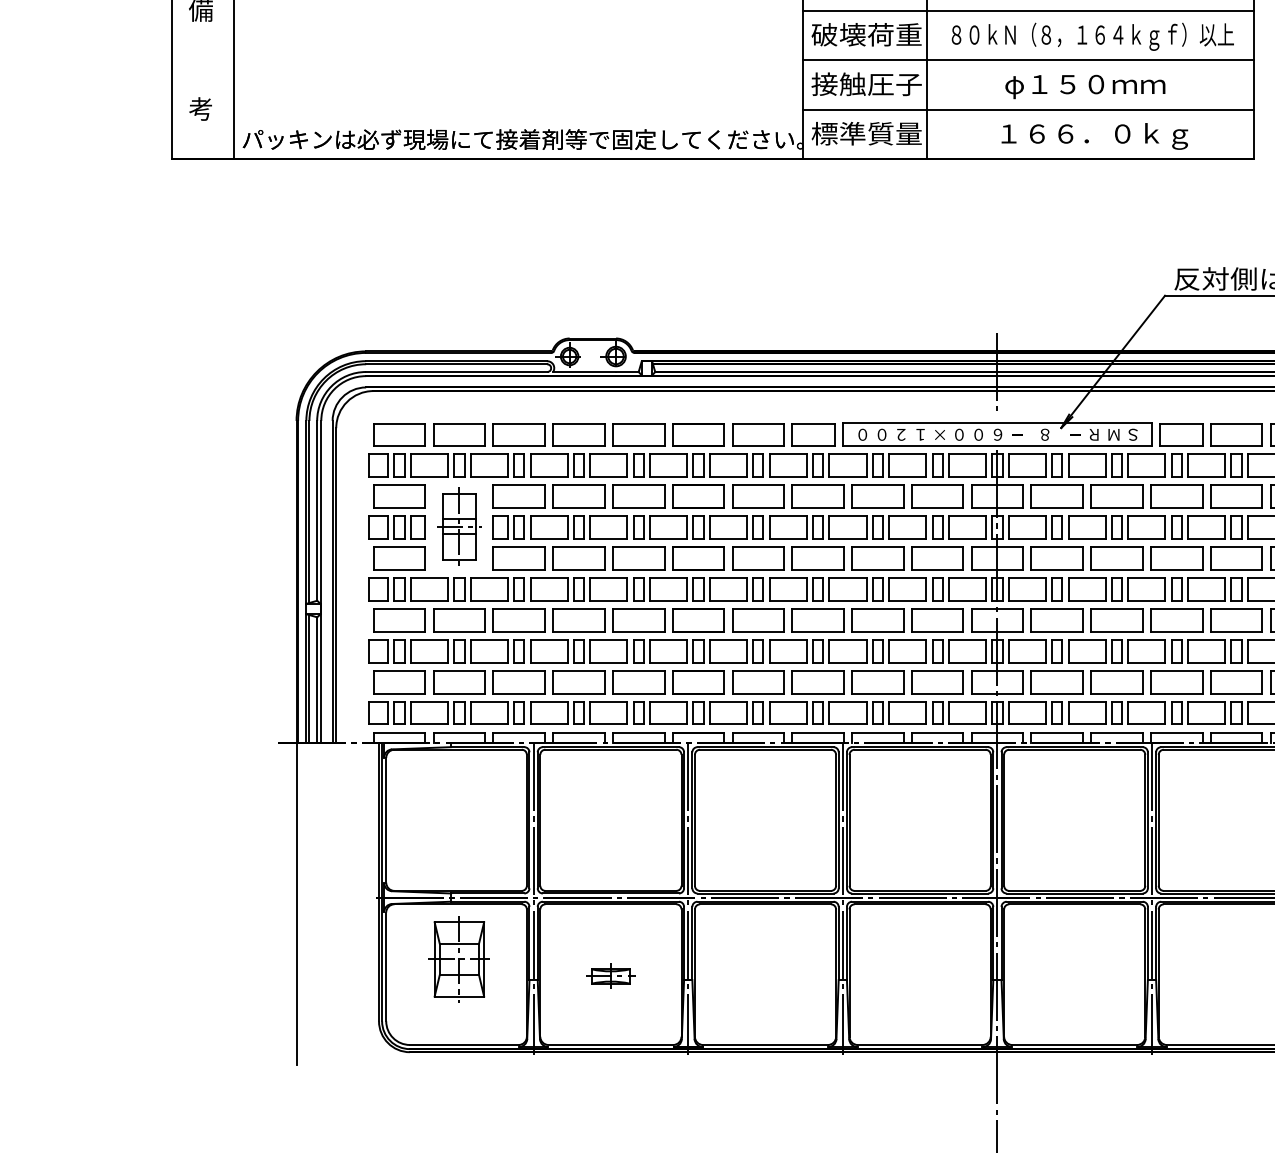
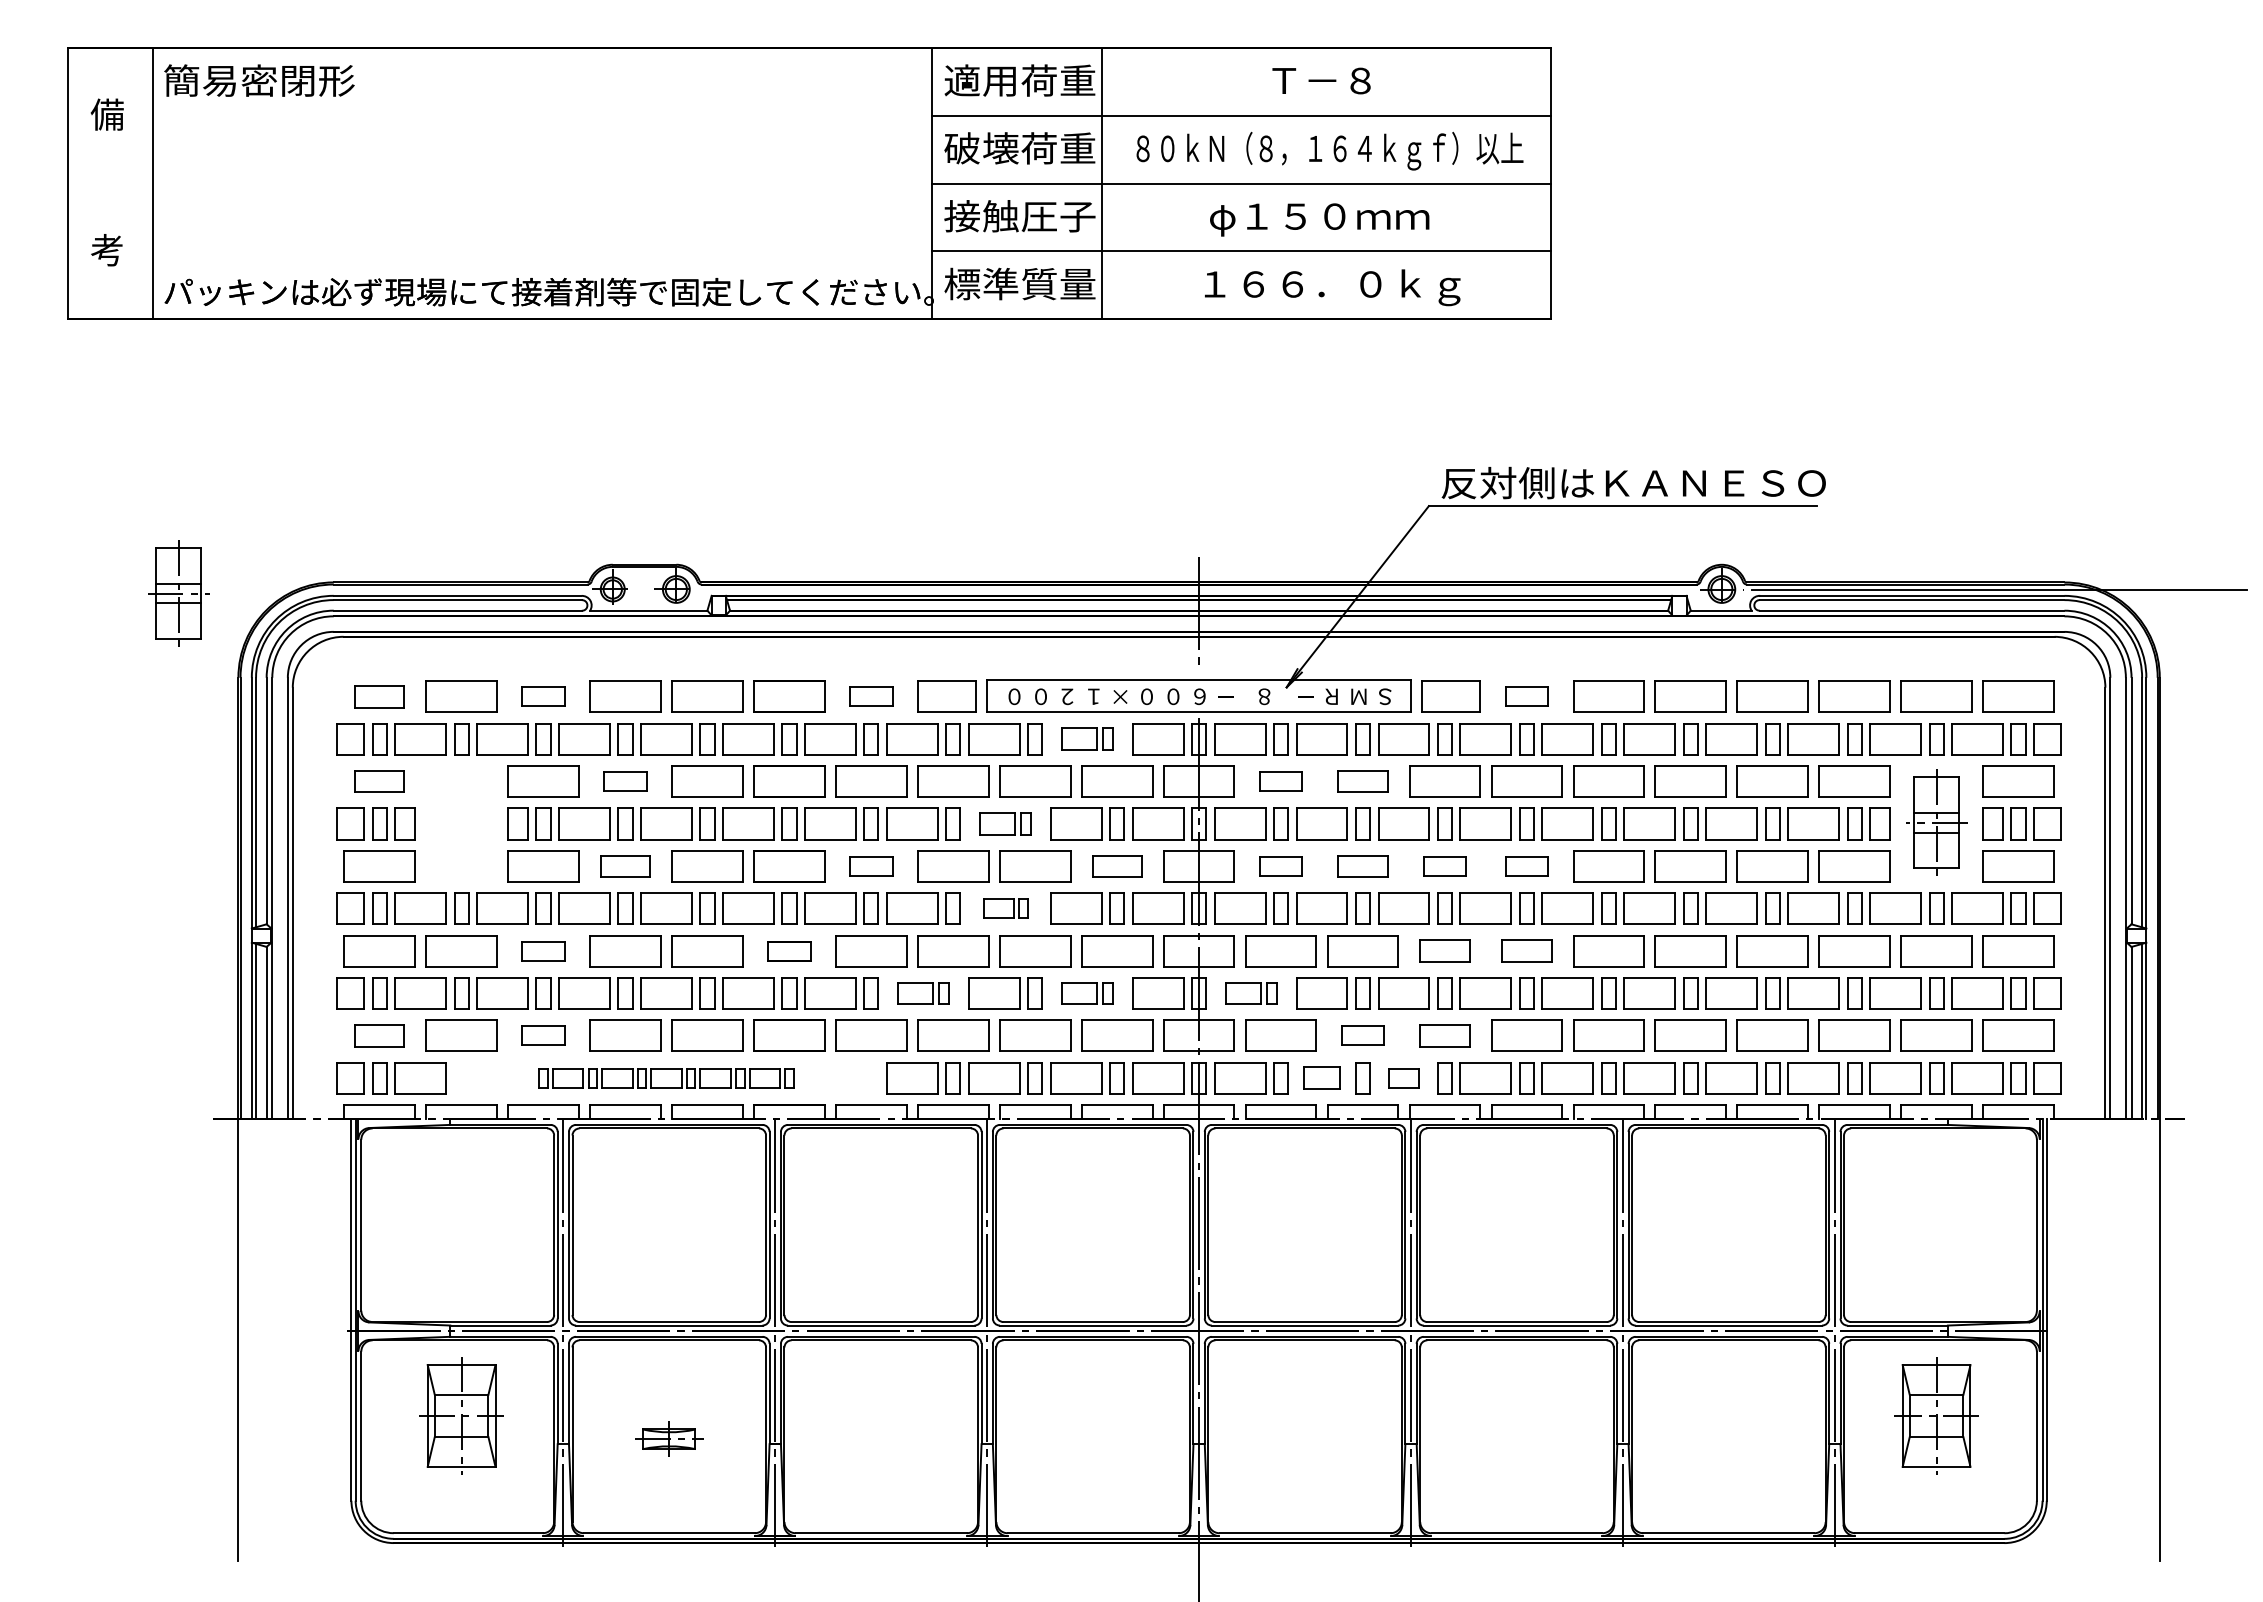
part: (399, 434) -> (379, 696), size x0.7
part: (519, 434) -> (543, 696), size x0.6
part: (758, 434) -> (871, 696), size x0.6
part: (1236, 434) -> (1526, 696), size x0.6
part: (915, 465) -> (1087, 739), size x0.7
part: (399, 496) -> (379, 781), size x0.7
part: (578, 496) -> (625, 781), size x0.6
part: (1056, 496) -> (1280, 781), size x0.6
part: (1116, 496) -> (1362, 781), size x0.7
part: (459, 526) -> (178, 593), moved
part: (856, 527) -> (1005, 823), size x0.7
part: (578, 558) -> (625, 866), size x0.7
part: (758, 558) -> (871, 866), size x0.6
part: (937, 558) -> (1117, 866), size x0.7
part: (1056, 558) -> (1280, 866), size x0.6
part: (1116, 558) -> (1362, 866), size x0.7
part: (1176, 558) -> (1444, 866), size x0.6
part: (1236, 558) -> (1526, 866), size x0.6
part: (856, 589) -> (1005, 908), size x0.6
part: (519, 620) -> (543, 951), size x0.6
part: (698, 620) -> (789, 951), size x0.6
part: (1176, 620) -> (1444, 951), size x0.7
part: (1236, 620) -> (1526, 951), size x0.7
part: (796, 651) -> (923, 993), size x0.7
part: (915, 651) -> (1087, 993), size x0.7
part: (1035, 651) -> (1251, 993), size x0.7
part: (399, 681) -> (379, 1035), size x0.7
part: (519, 681) -> (543, 1035), size x0.6
part: (1116, 681) -> (1362, 1035), size x0.6
part: (1176, 681) -> (1444, 1035), size x0.7
part: (608, 713) -> (666, 1078), size x0.6
part: (1086, 713) -> (1321, 1078), size x0.7
part: (1146, 713) -> (1403, 1078), size x0.6

